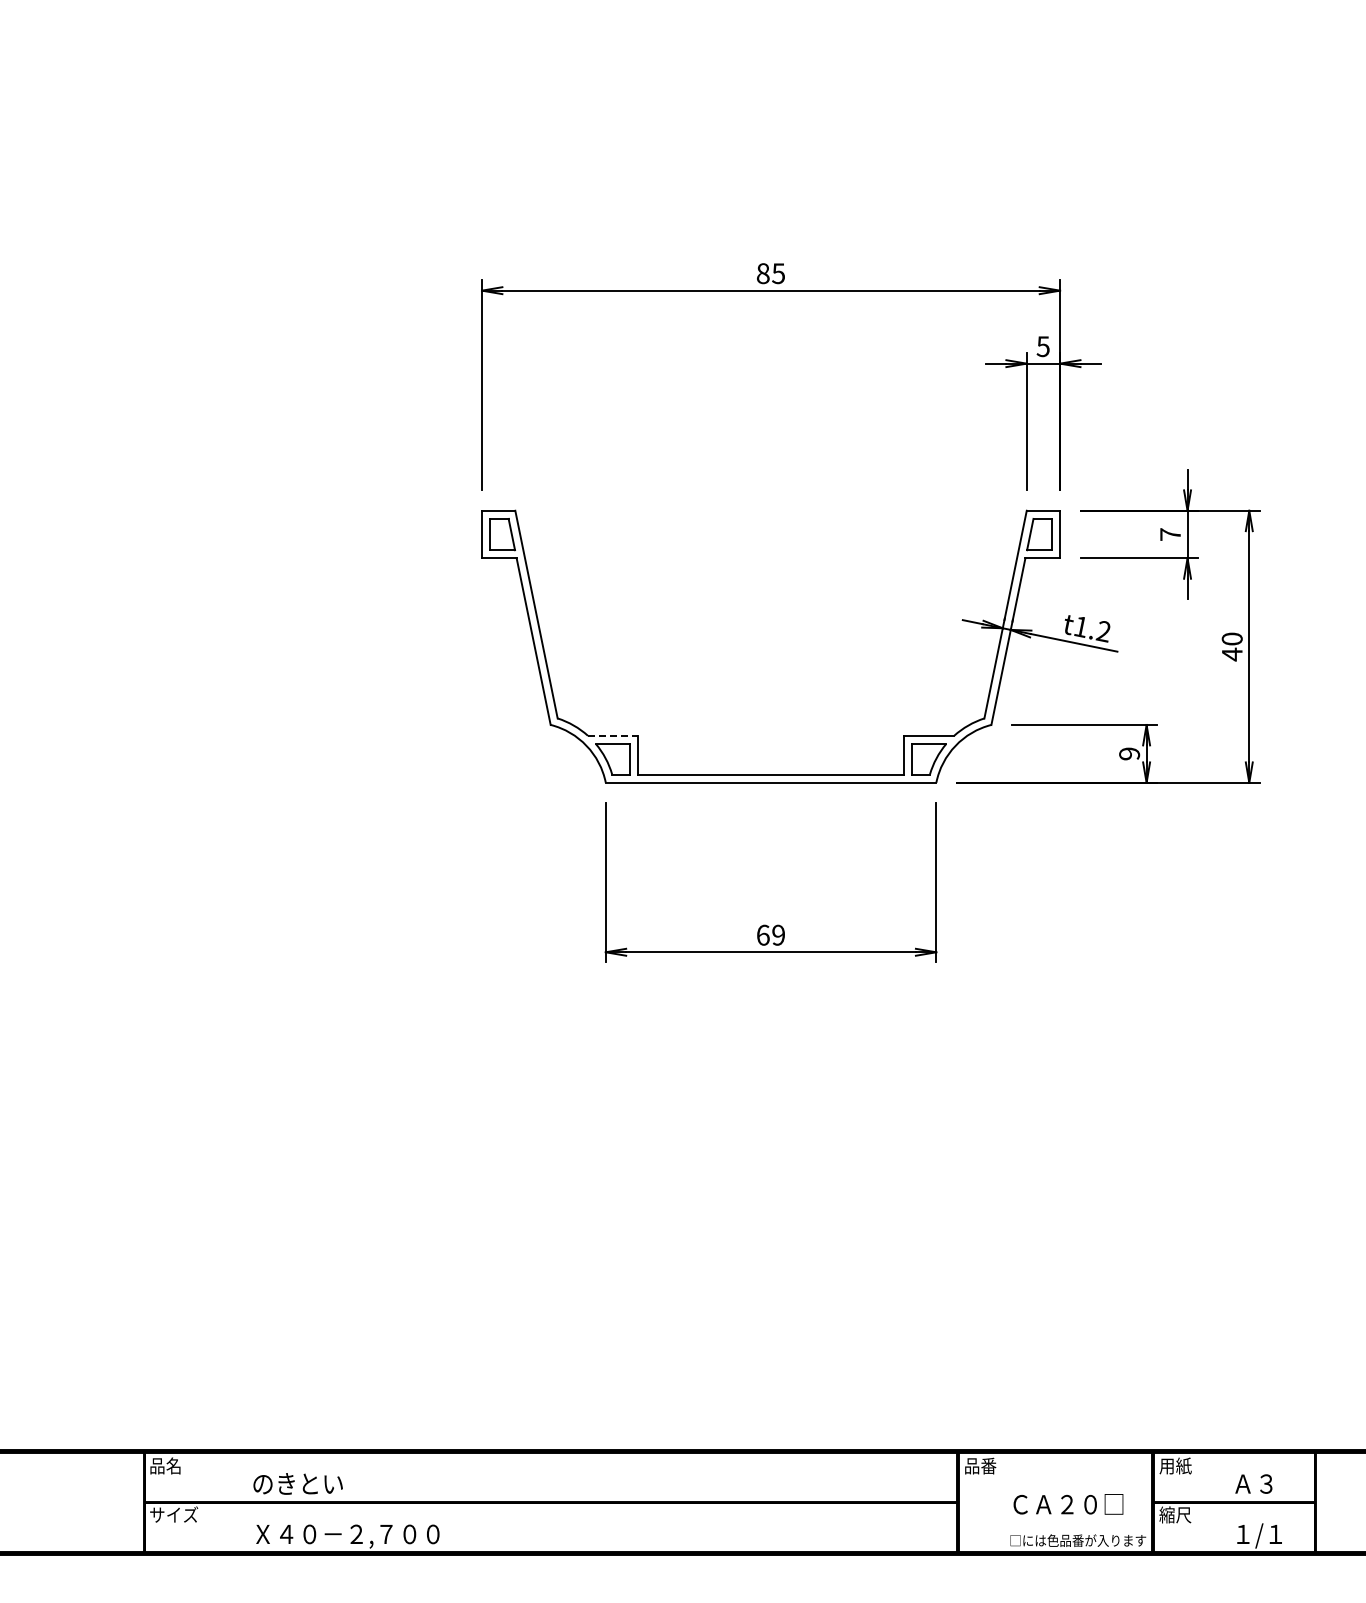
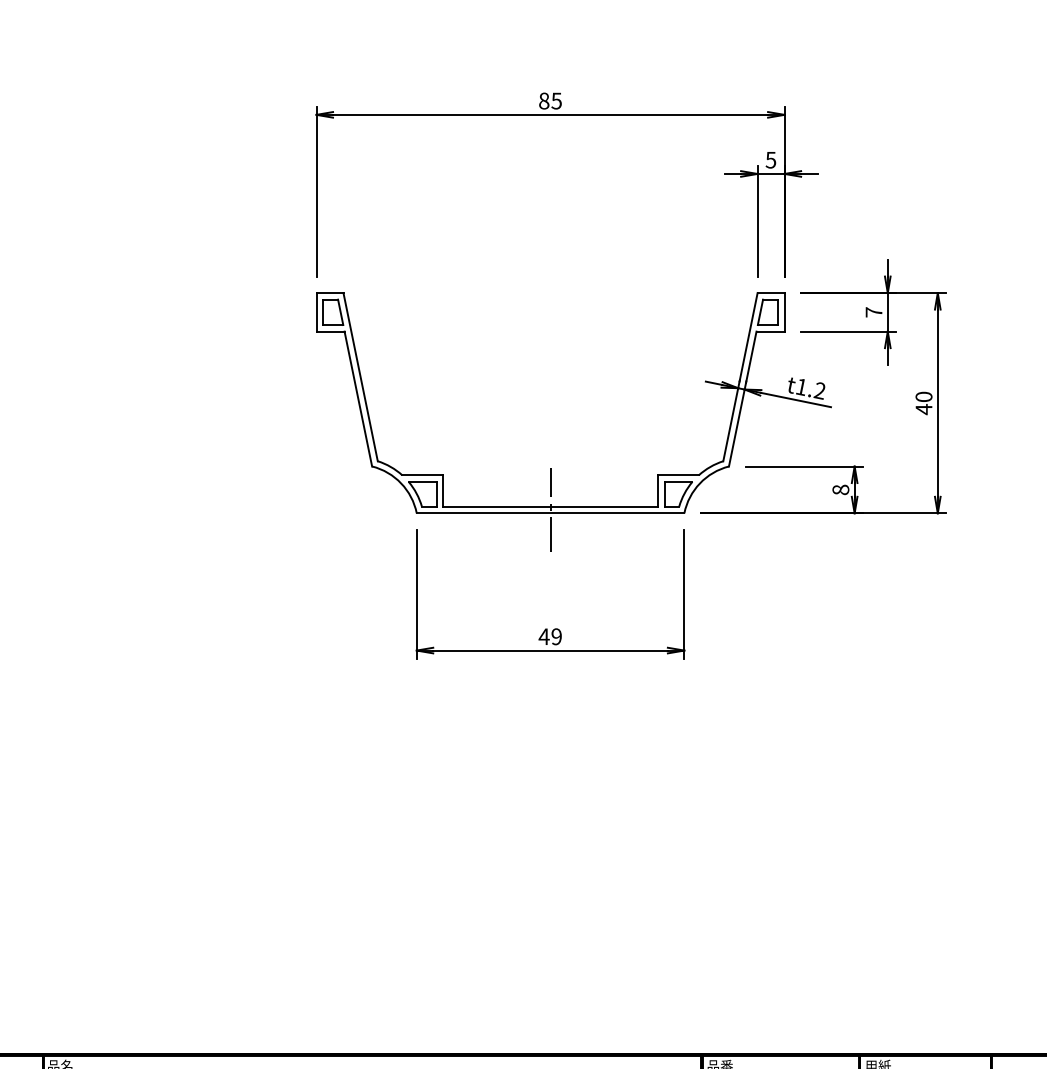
line: (613, 735) -> (422, 475), dashed -> solid
text: (1129, 753) -> (840, 489), 9 -> 8
line: (771, 778) -> (550, 509), added
text: (763, 934) -> (544, 636), 69 -> 49

